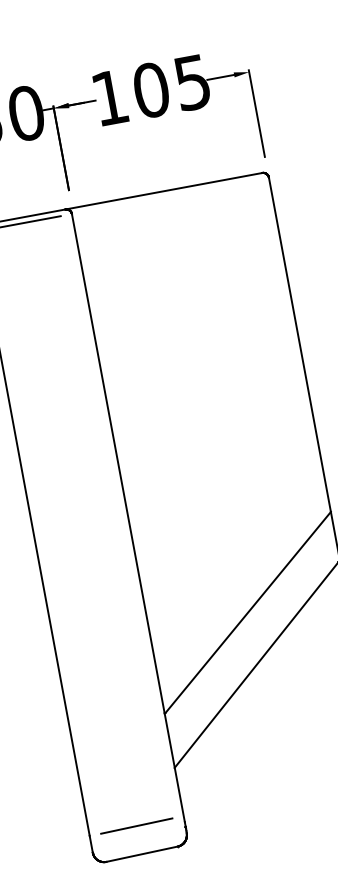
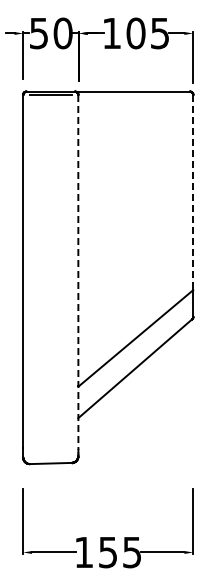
line: (300, 344) -> (193, 192), solid -> dashed
line: (128, 518) -> (78, 272), solid -> dashed
line: (135, 825) -> (50, 446), removed

